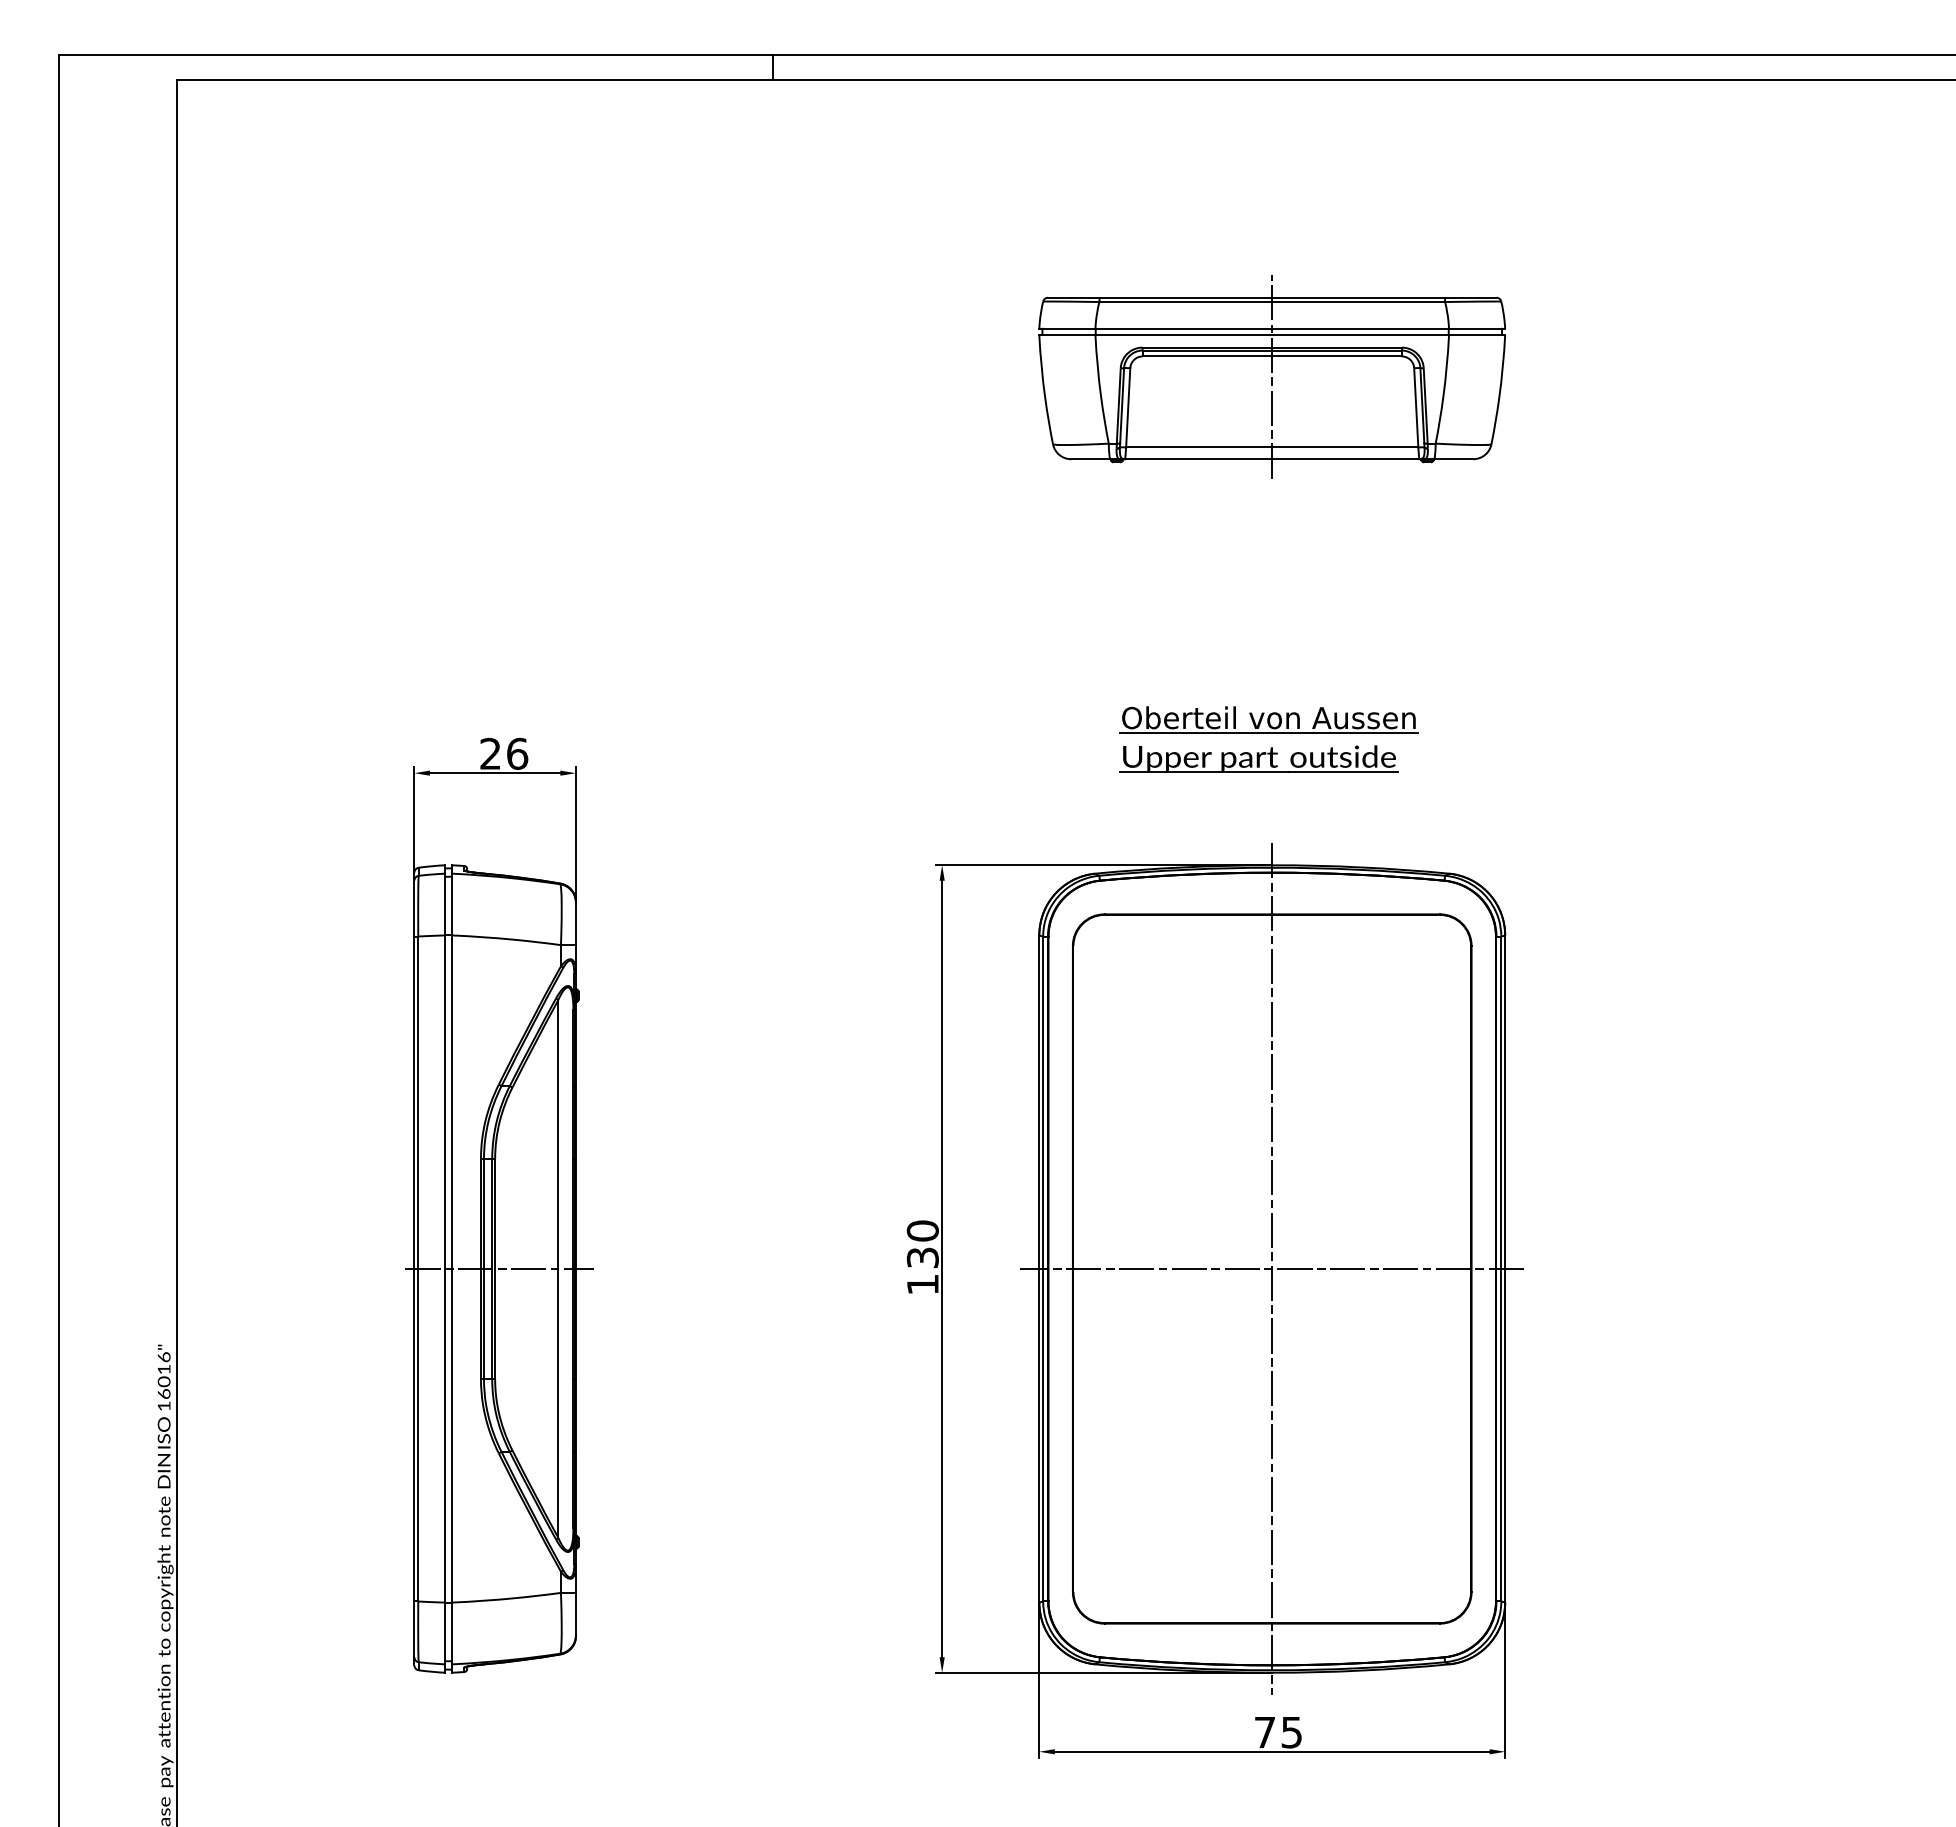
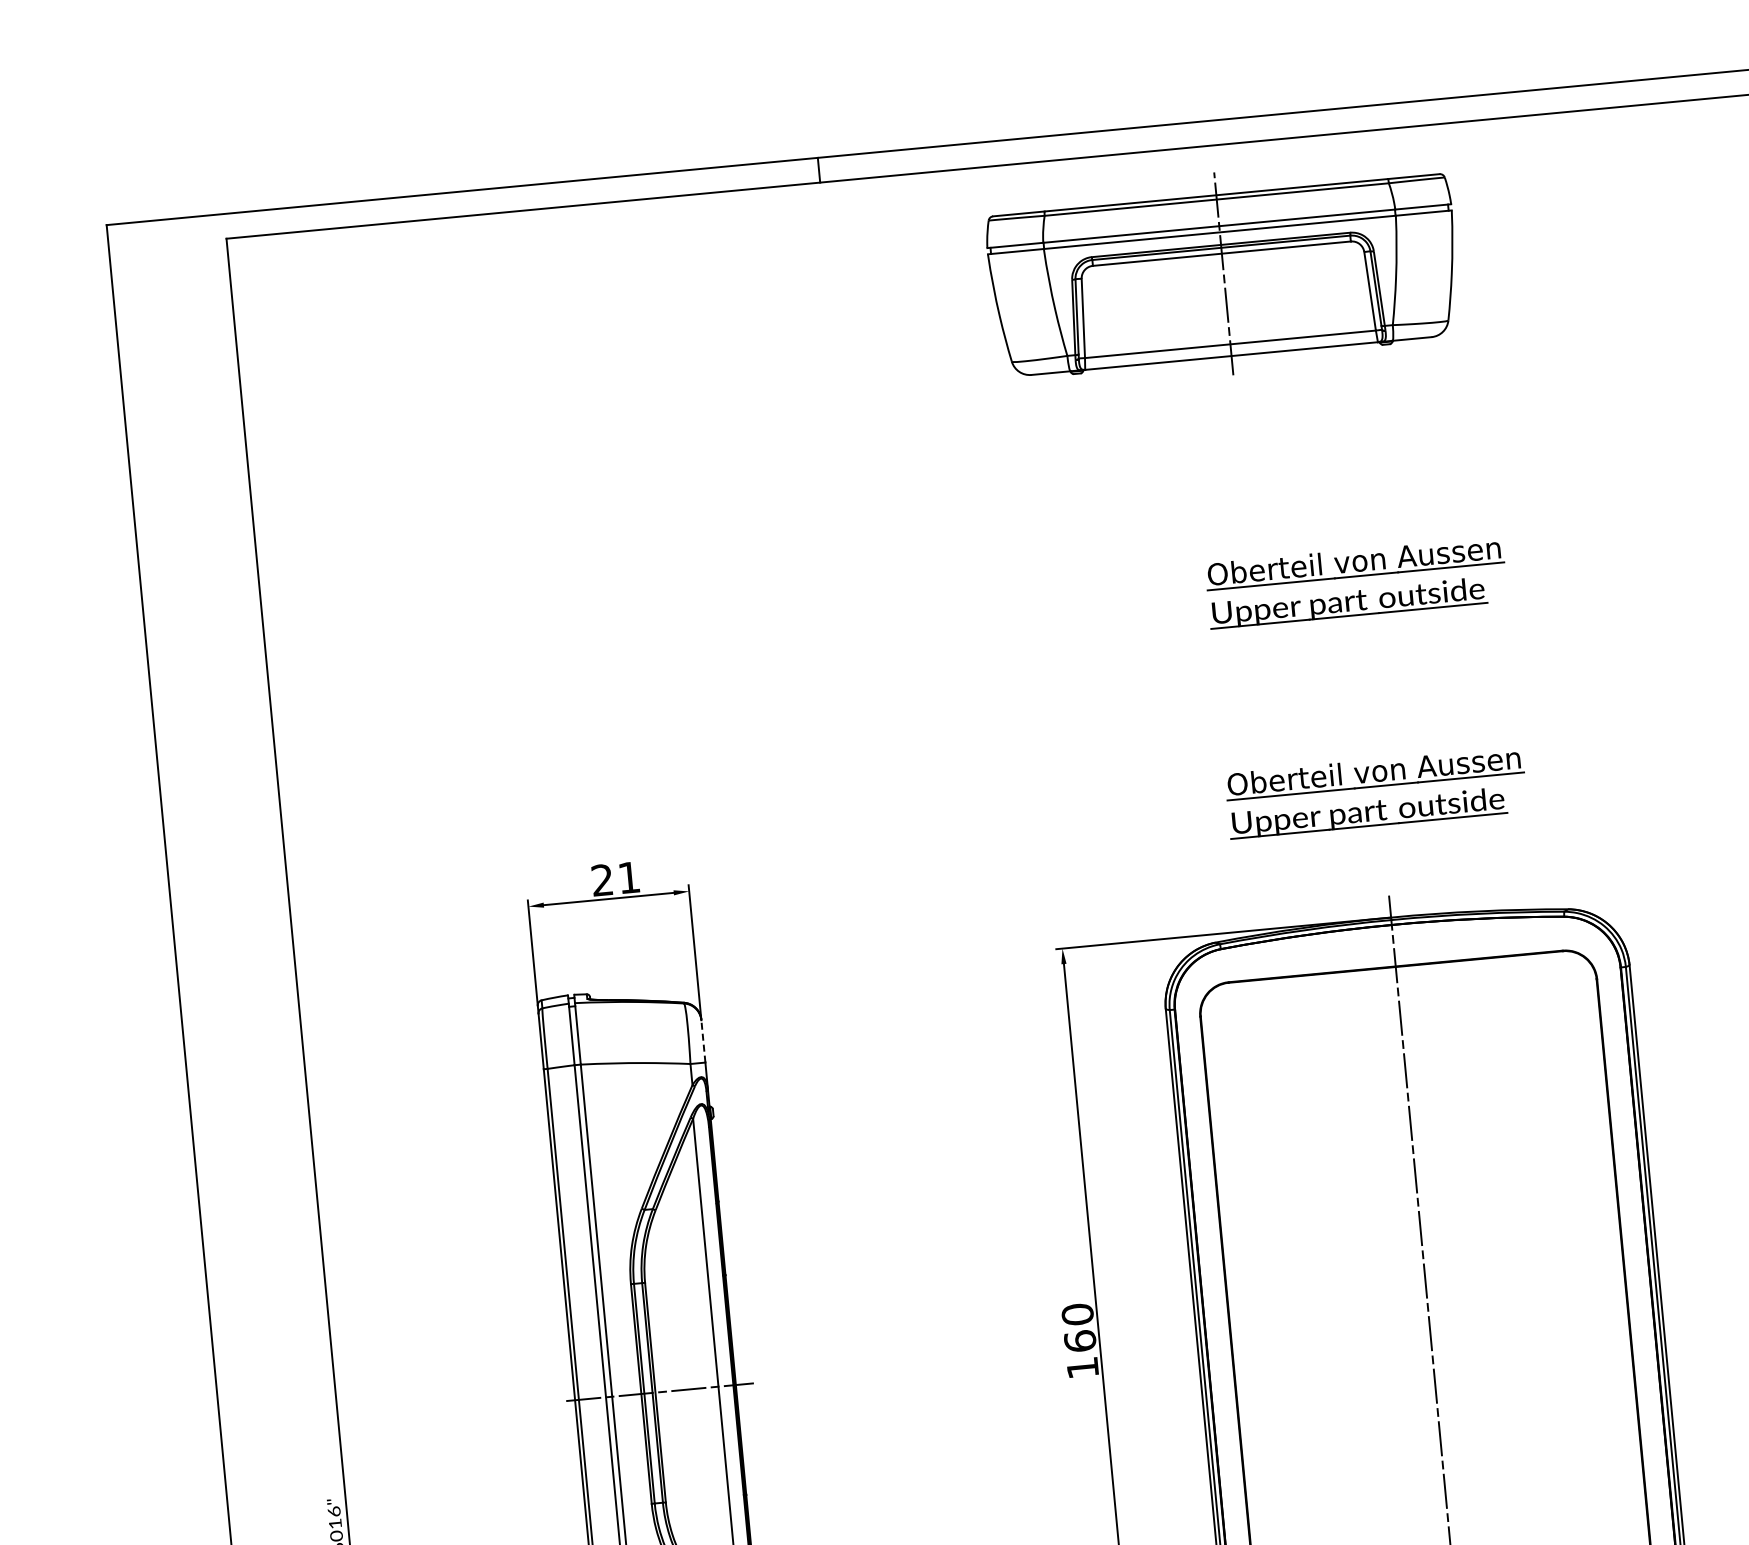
part: (1271, 376) -> (1223, 273), moved
part: (1268, 528) -> (1355, 582), added
text: (517, 753) -> (629, 877), 26 -> 21
line: (575, 923) -> (702, 1041), solid -> dashed
text: (922, 1257) -> (1079, 1340), 130 -> 160
line: (1271, 1269) -> (1428, 1320), removed

